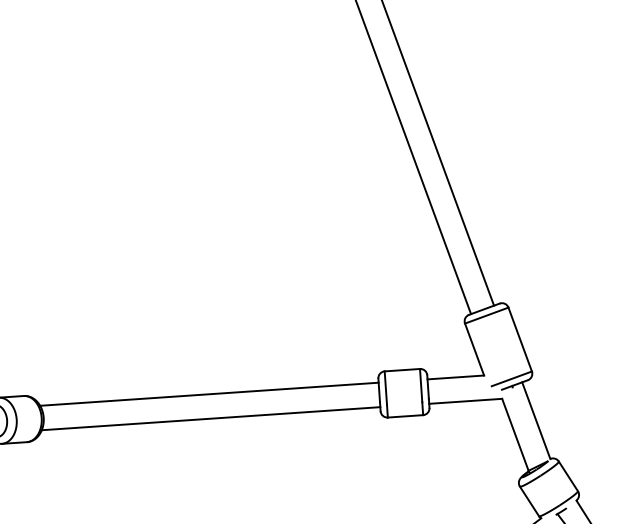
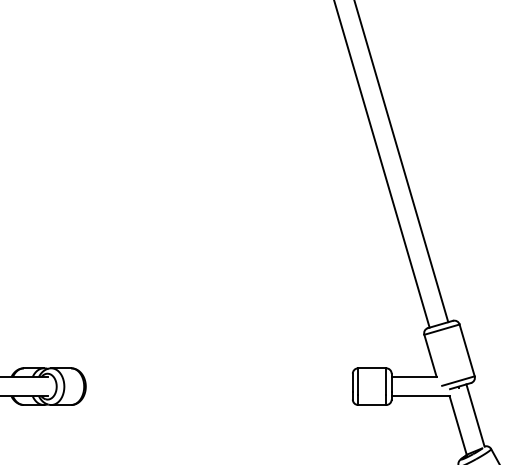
line: (208, 393) -> (217, 376), removed
line: (210, 418) -> (217, 396), removed

